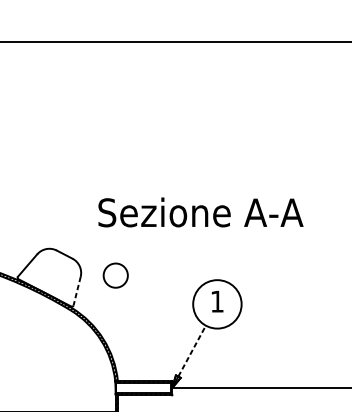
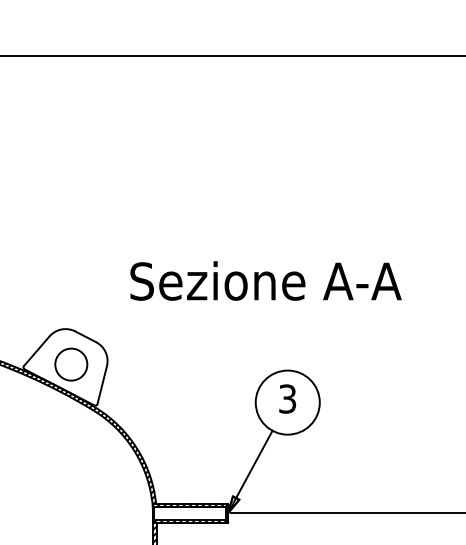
circle: (115, 275) -> (71, 364), moved
line: (77, 291) -> (102, 385), dashed -> solid
text: (217, 301) -> (287, 398), 1 -> 3
line: (192, 351) -> (254, 464), dashed -> solid

